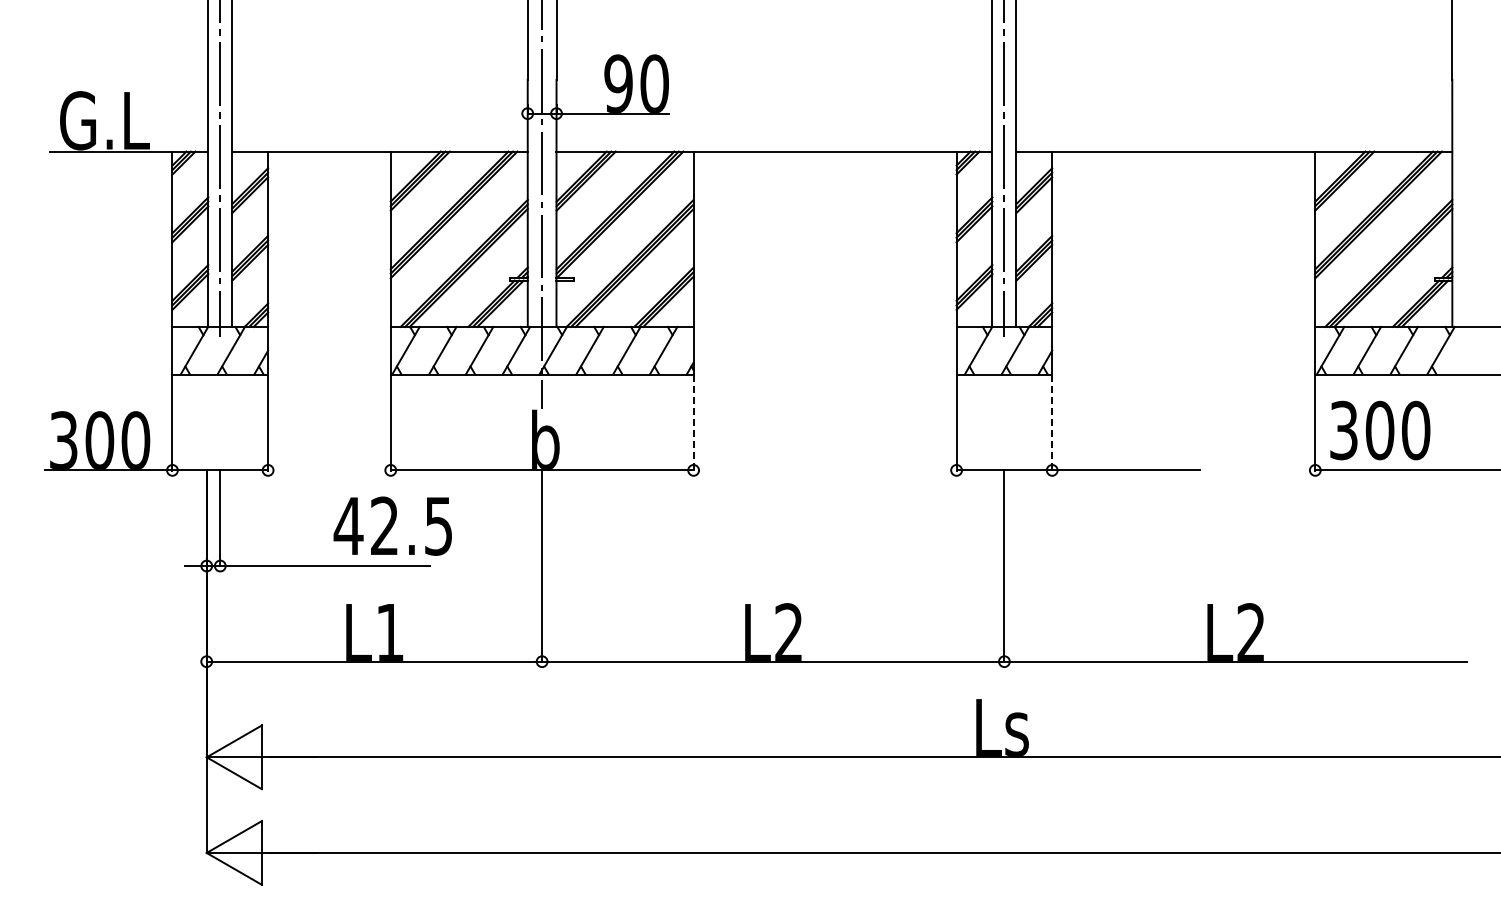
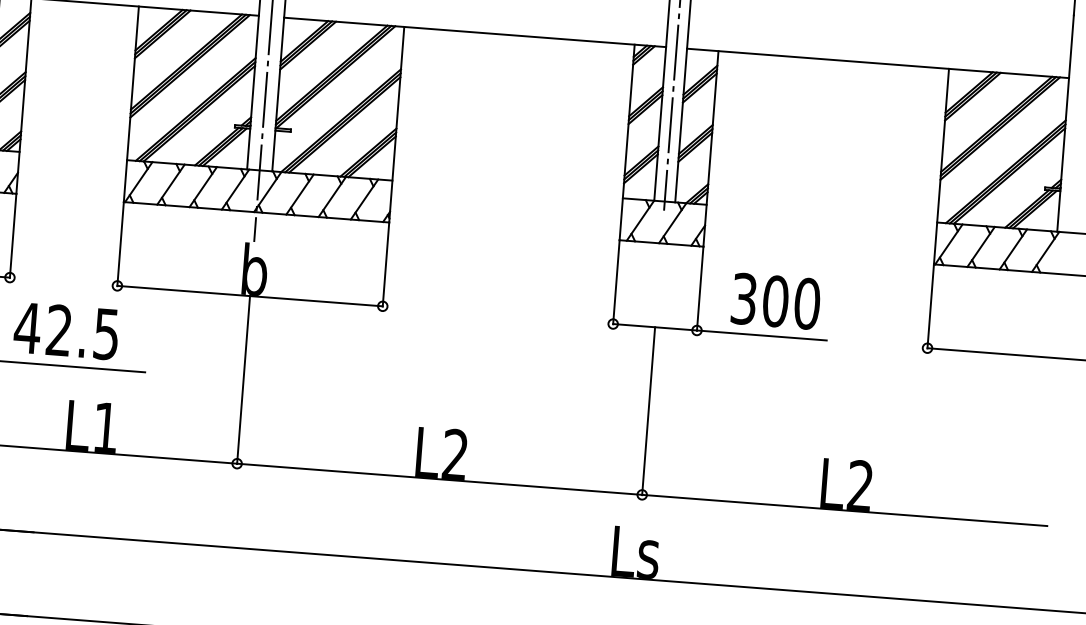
line: (693, 422) -> (385, 264), dashed -> solid
line: (1052, 422) -> (700, 288), dashed -> solid
text: (1380, 430) -> (776, 301), moved
text: (392, 525) -> (66, 330), moved

